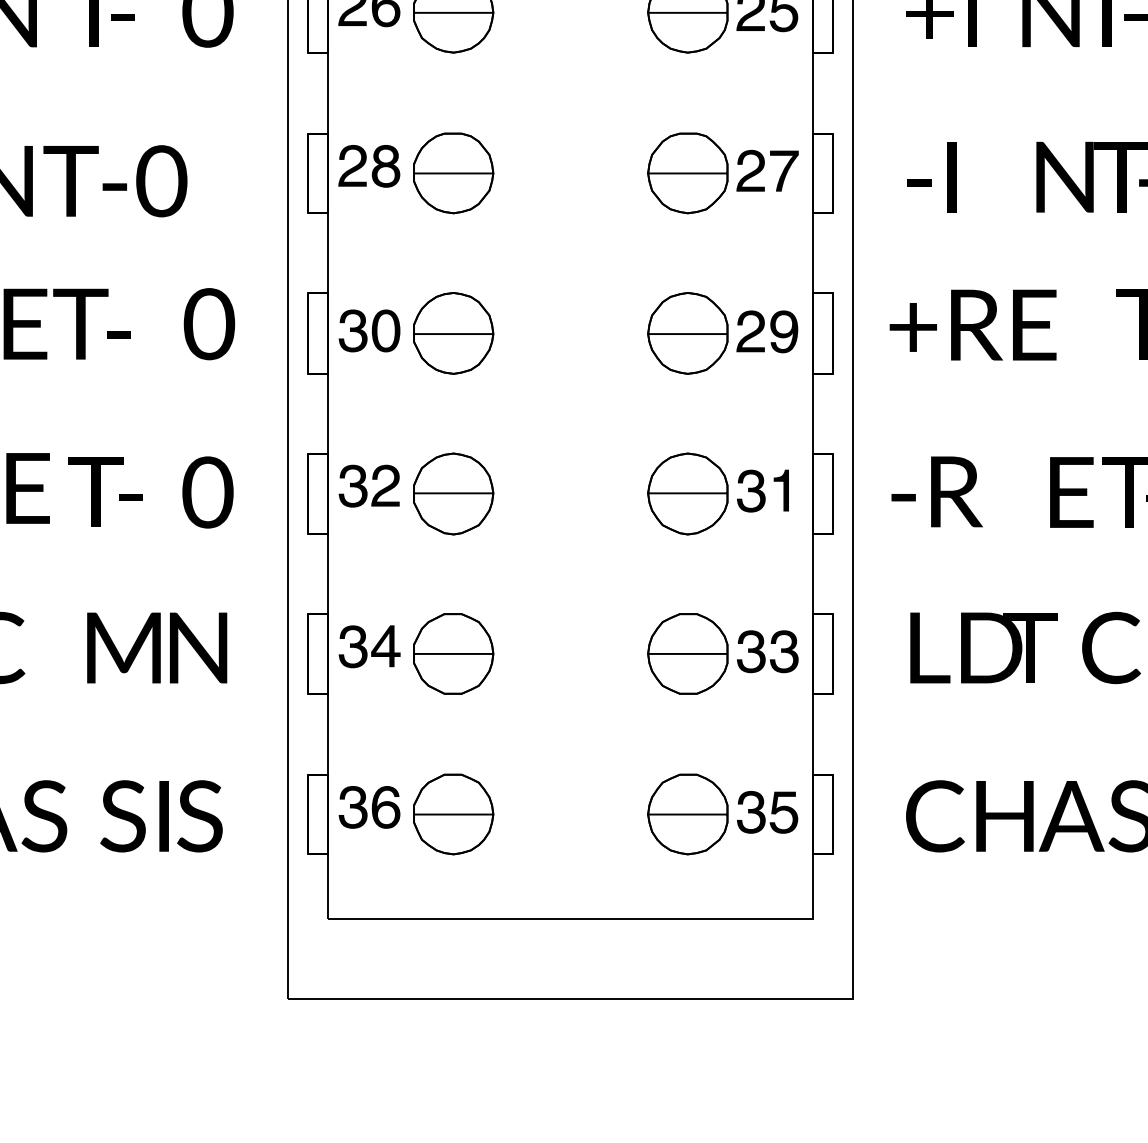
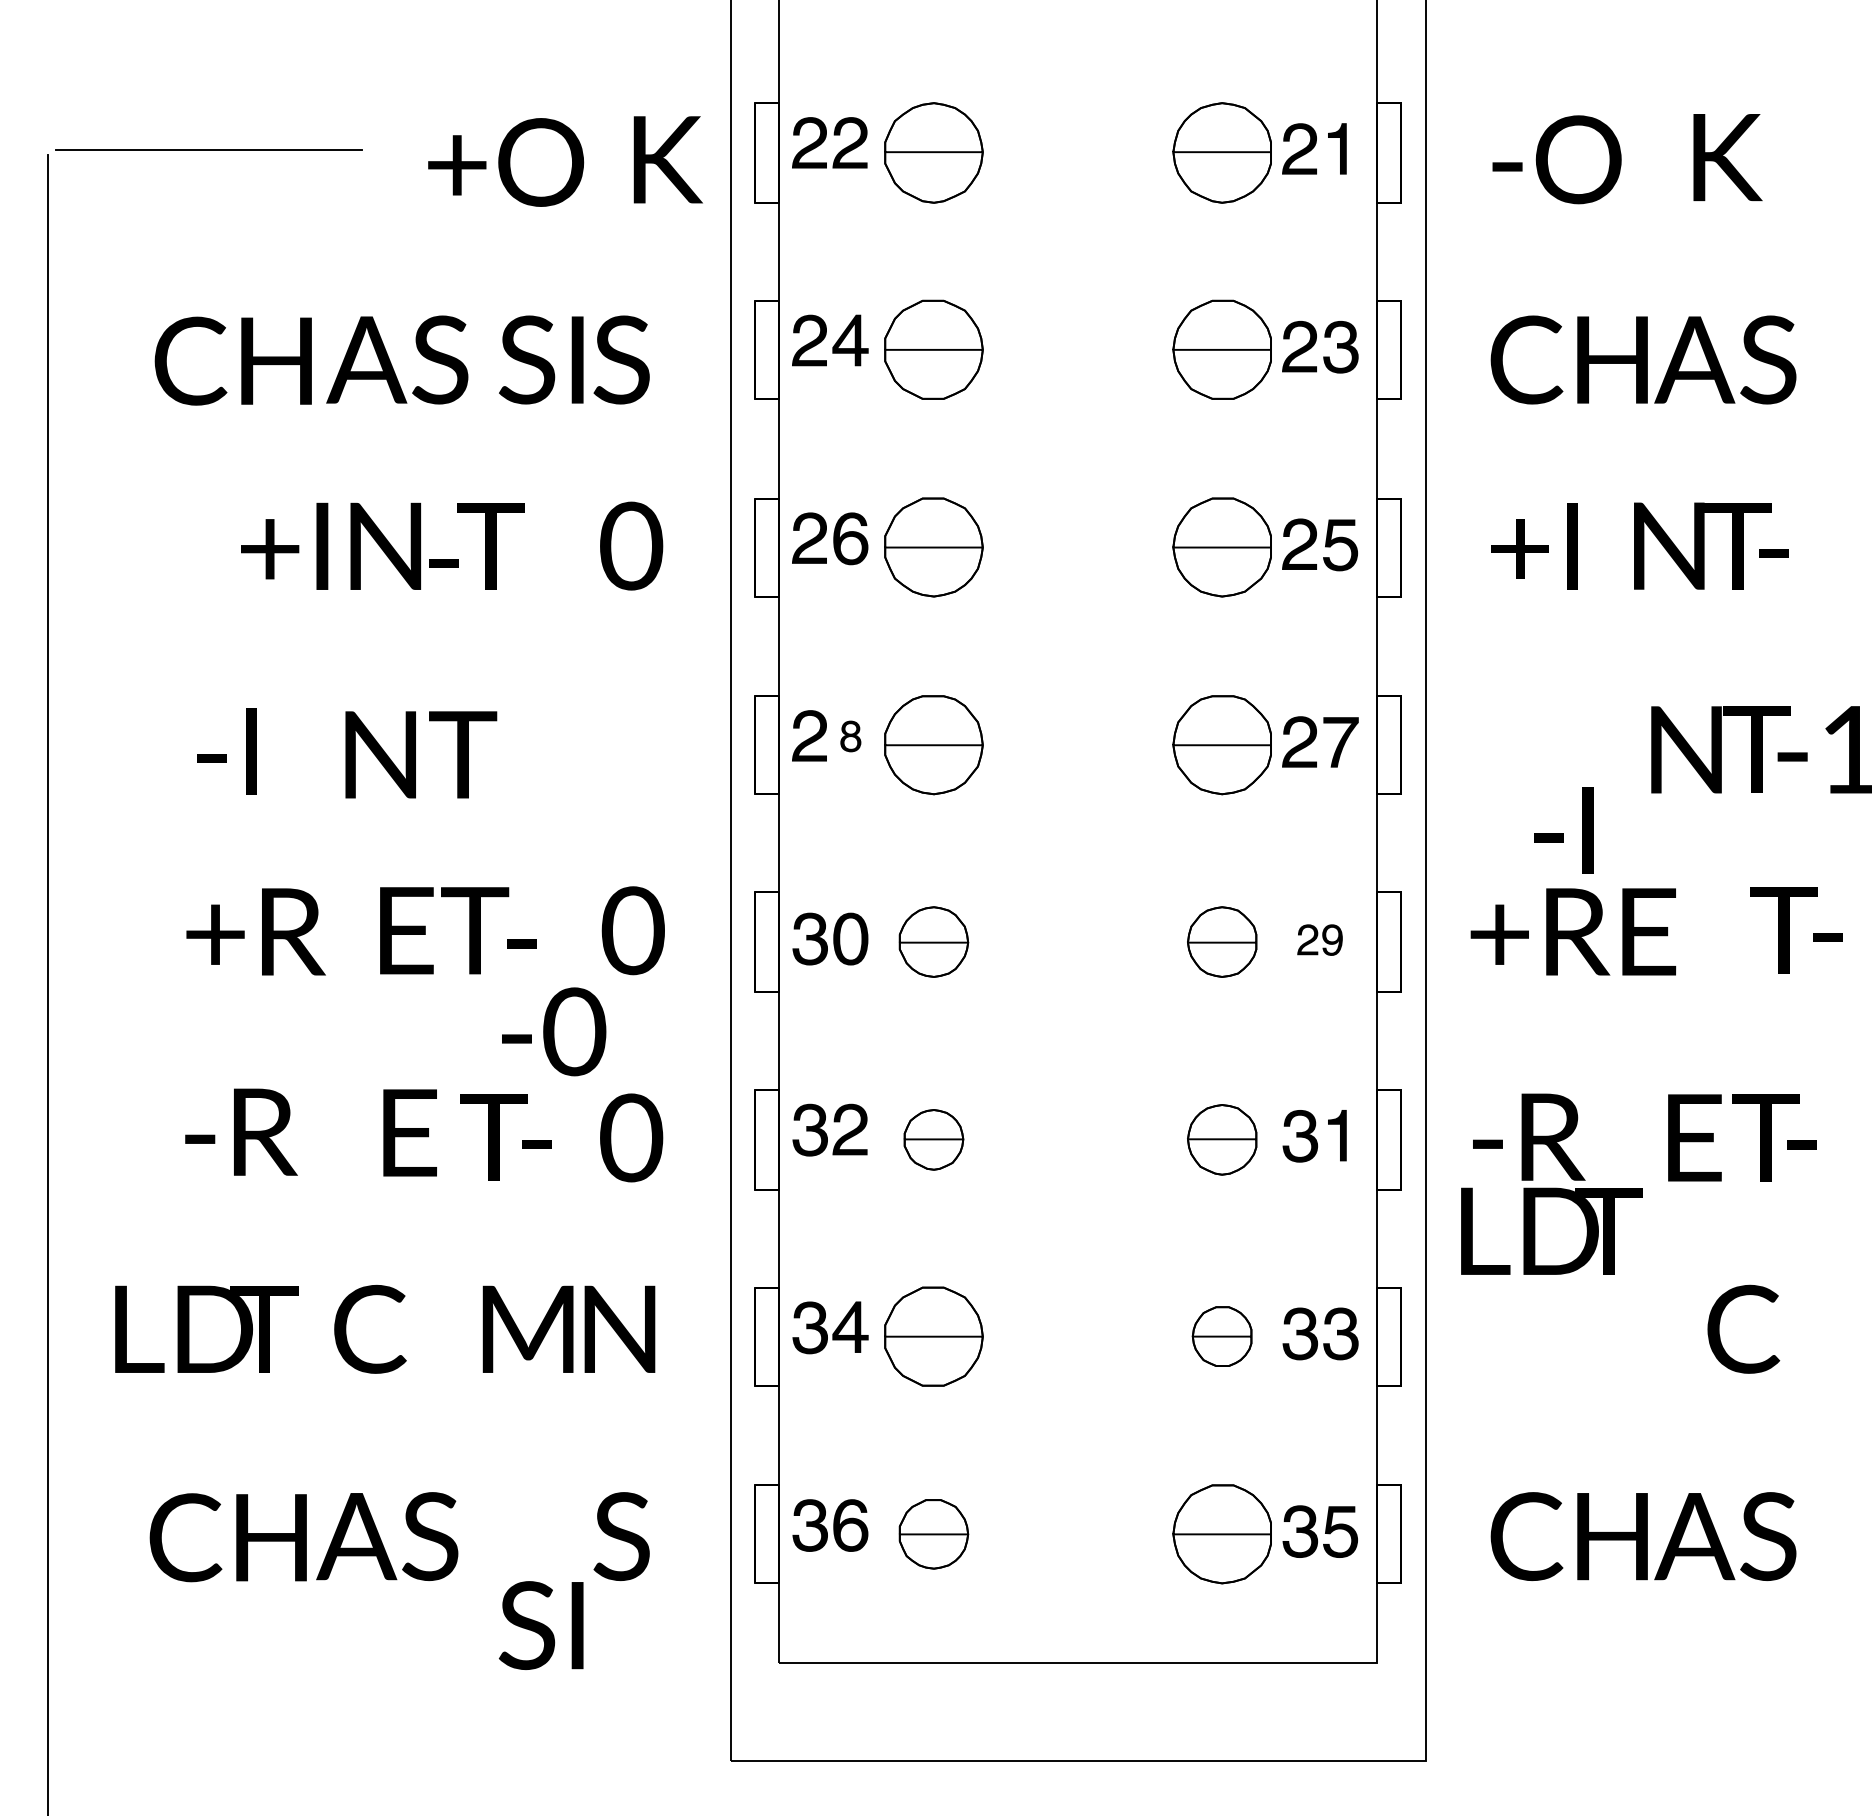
text: (122, 17) -> (443, 563), moved
part: (385, 166) -> (850, 736), size x0.6
text: (931, 176) -> (1563, 830), moved
text: (145, 180) -> (554, 1031), moved
part: (766, 331) -> (1319, 939), size x0.6
part: (453, 332) -> (933, 941), size x0.7
part: (687, 332) -> (1221, 941), size x0.7
part: (453, 493) -> (933, 1139), size x0.6
part: (687, 493) -> (1221, 1139), size x0.7
text: (983, 647) -> (1551, 1230), moved
part: (687, 653) -> (1221, 1336), size x0.6
part: (453, 814) -> (933, 1534), size x0.7
text: (134, 816) -> (540, 1625), moved

